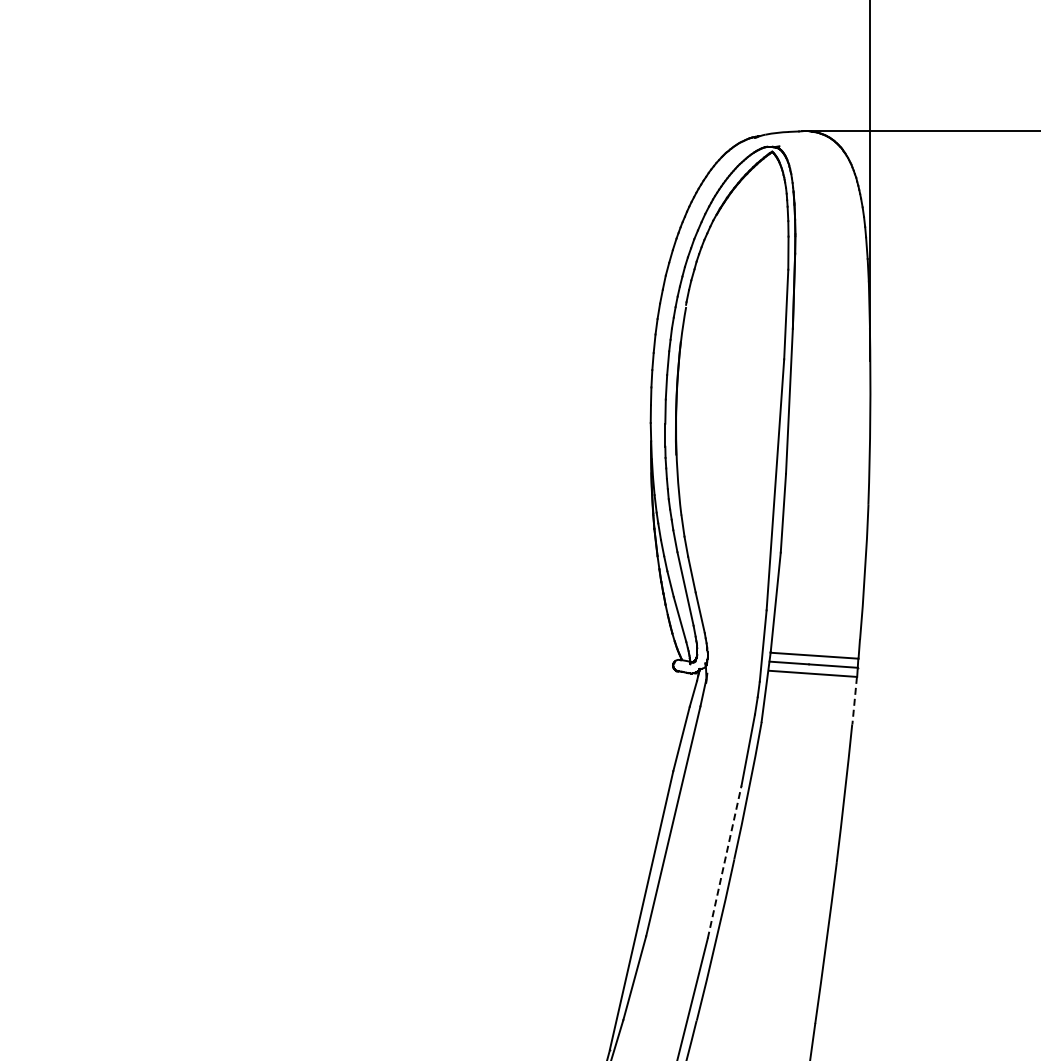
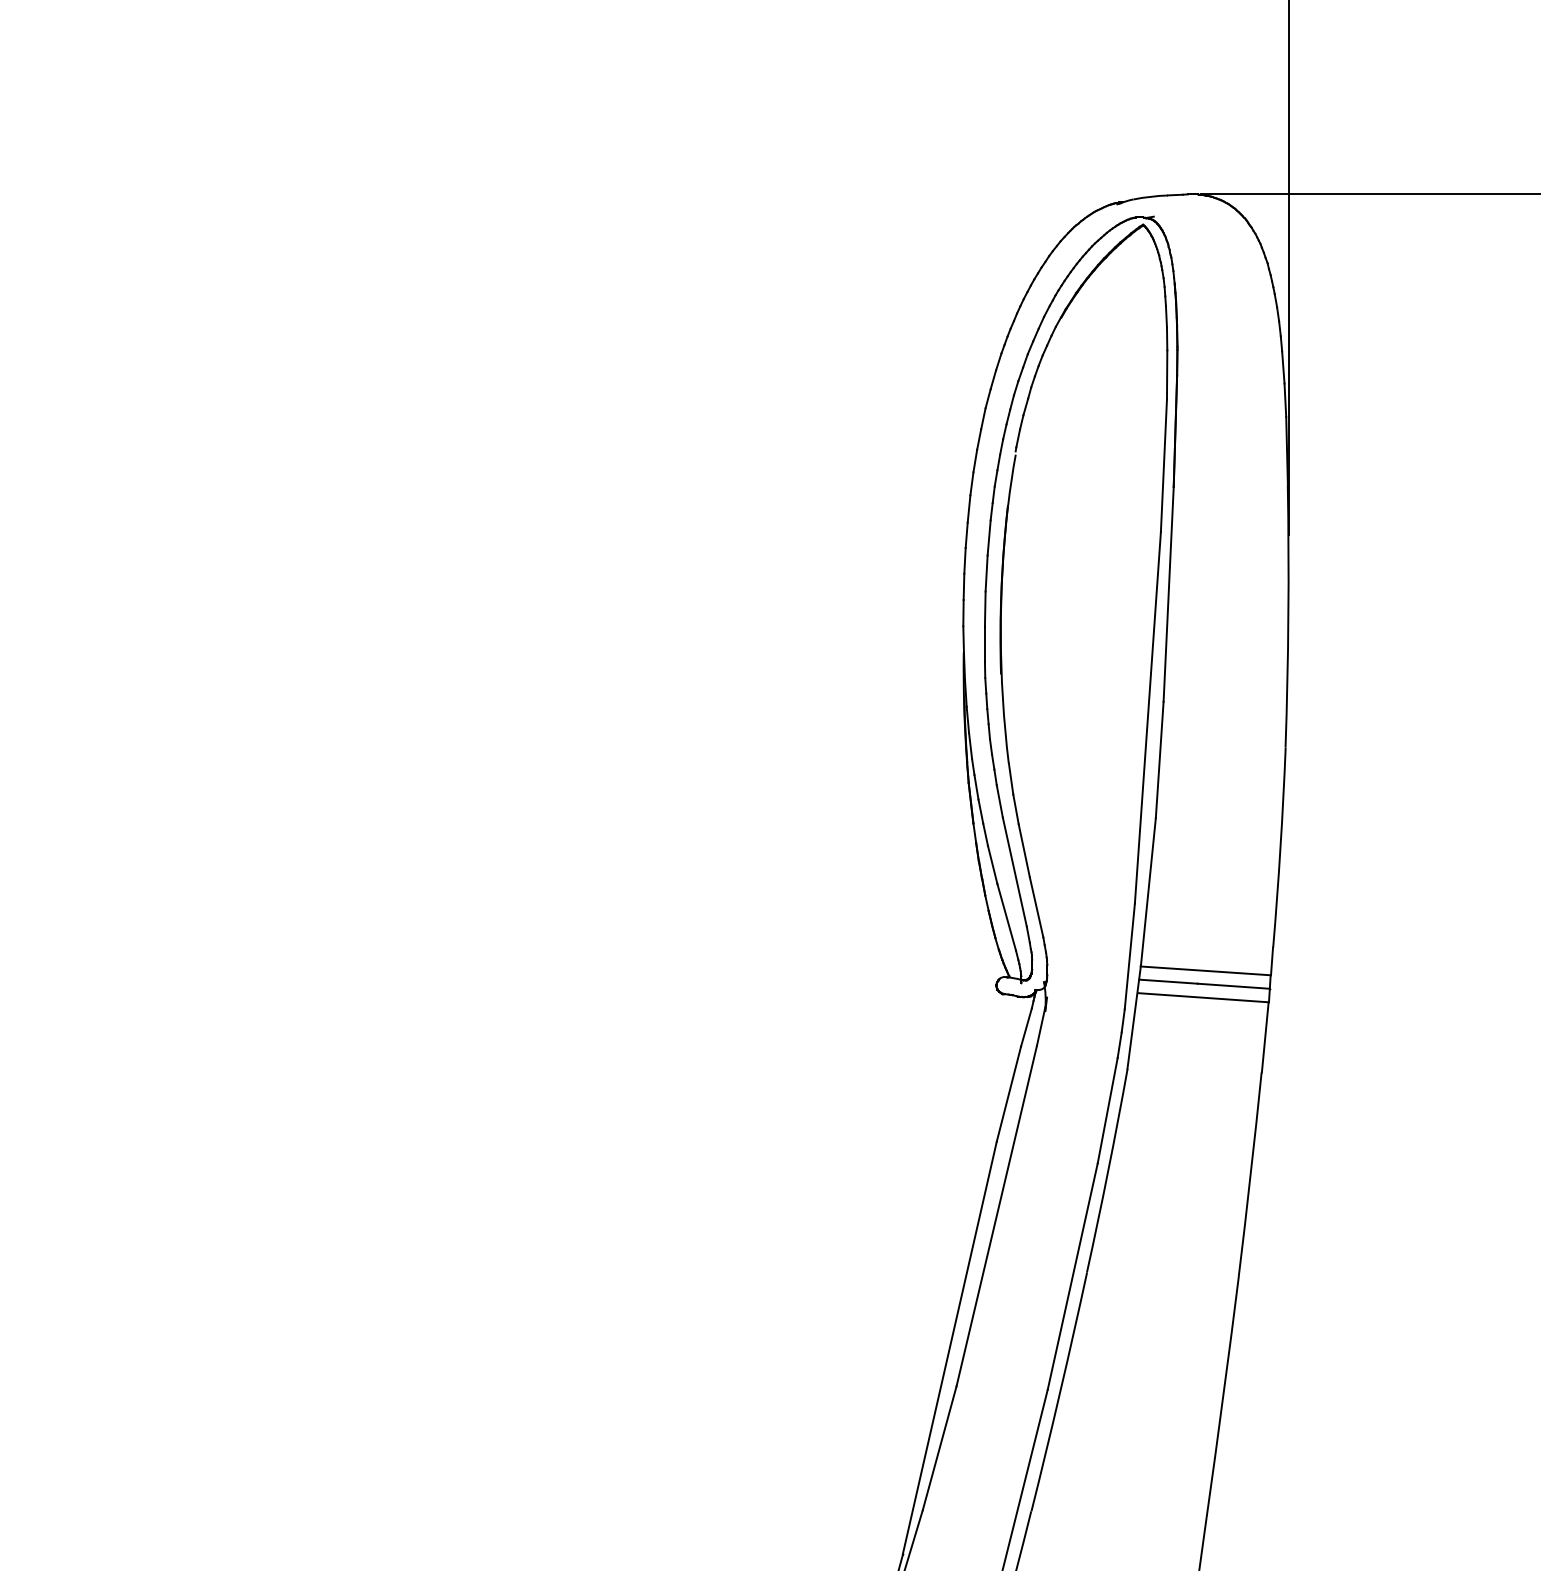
line: (854, 700) -> (1264, 1037), dashed -> solid
line: (724, 861) -> (1072, 1275), dashed -> solid

